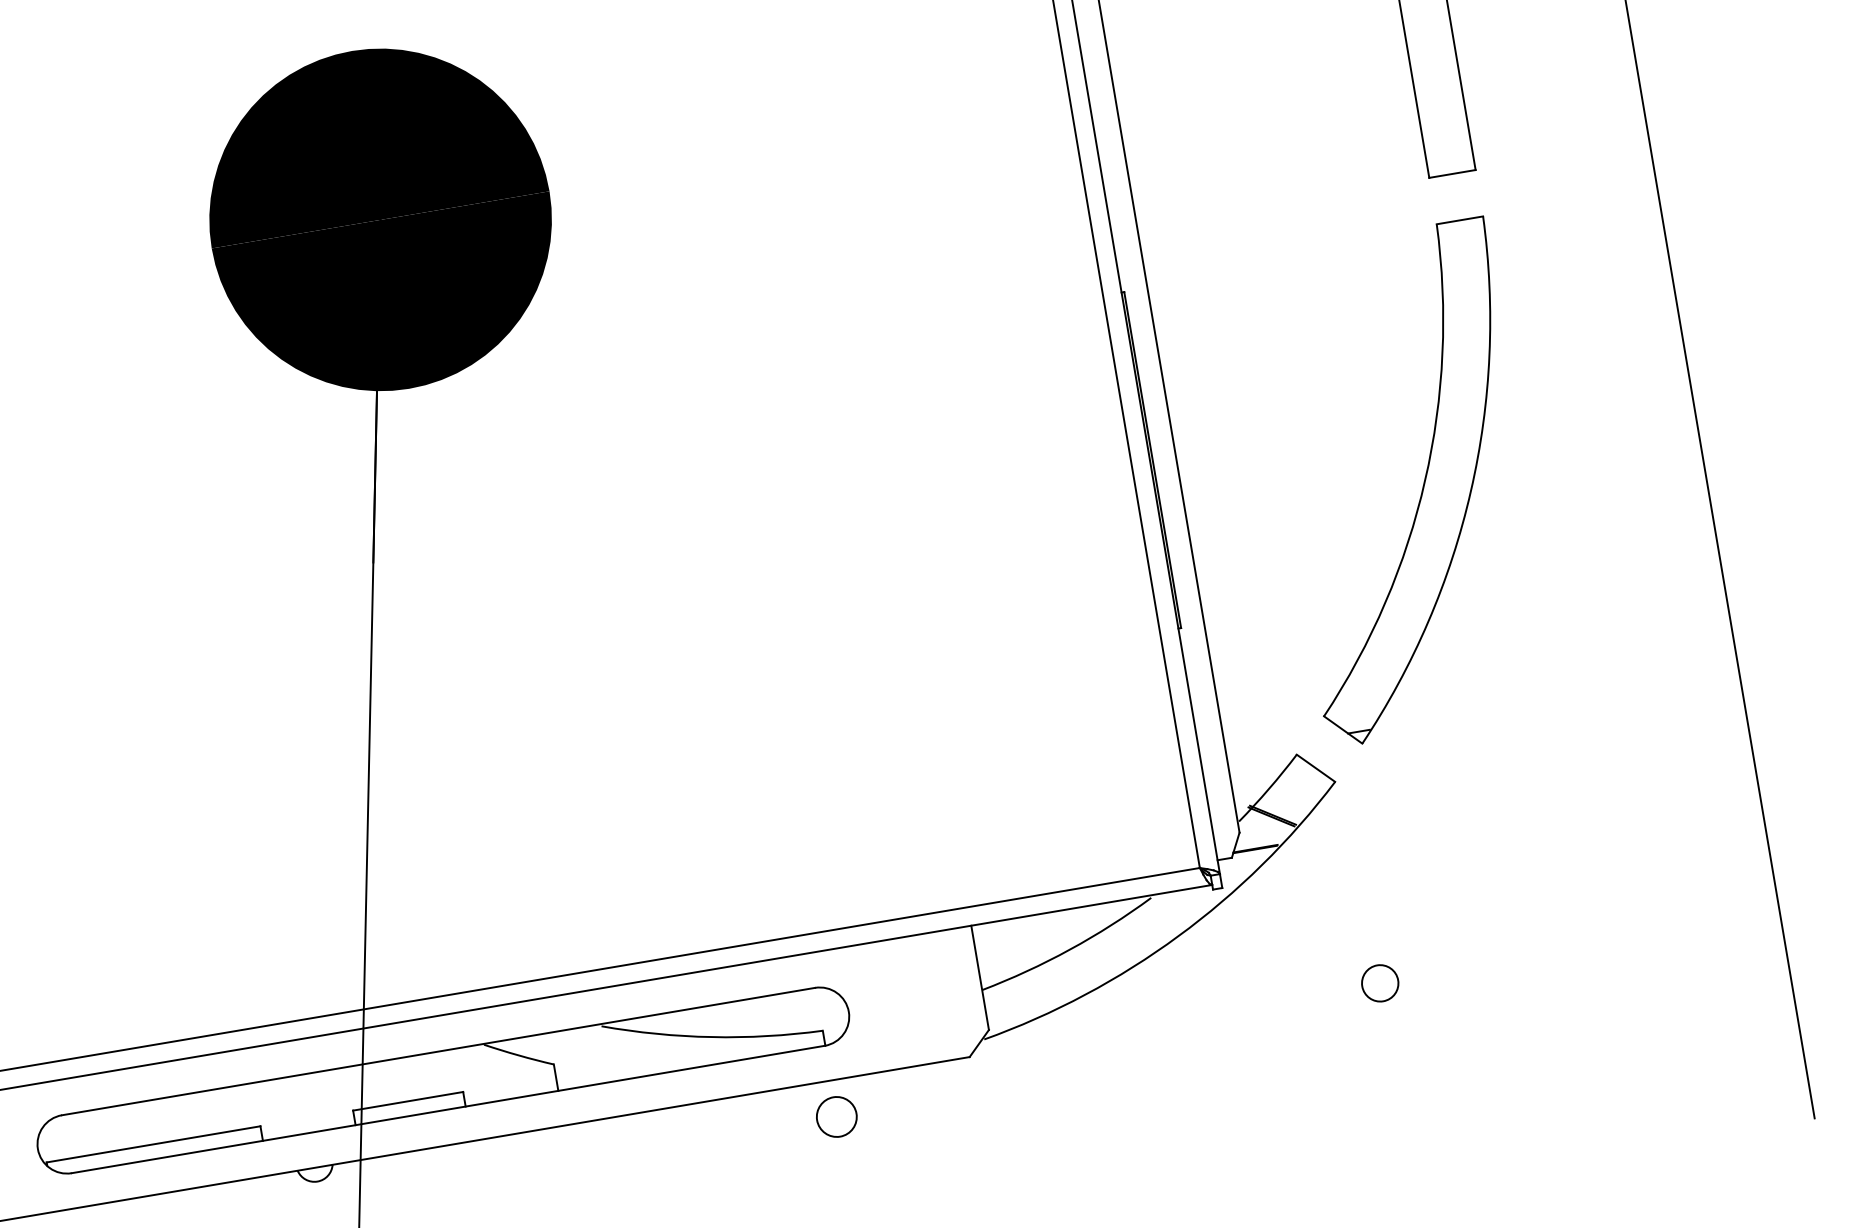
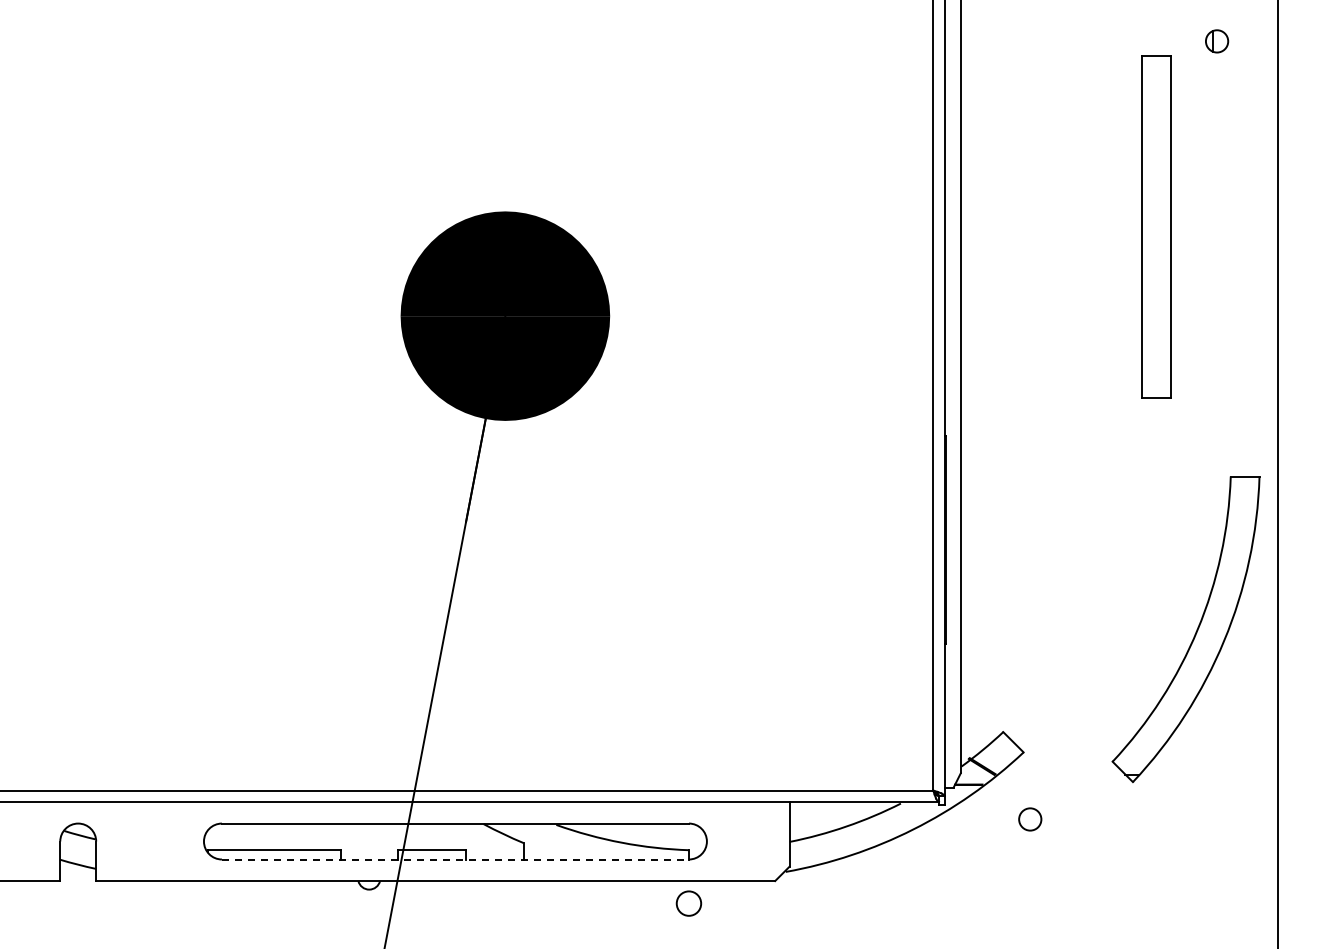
part: (1422, 483) -> (1195, 631), moved
circle: (1380, 983) -> (1030, 819), moved
line: (448, 1109) -> (455, 859), solid -> dashed

